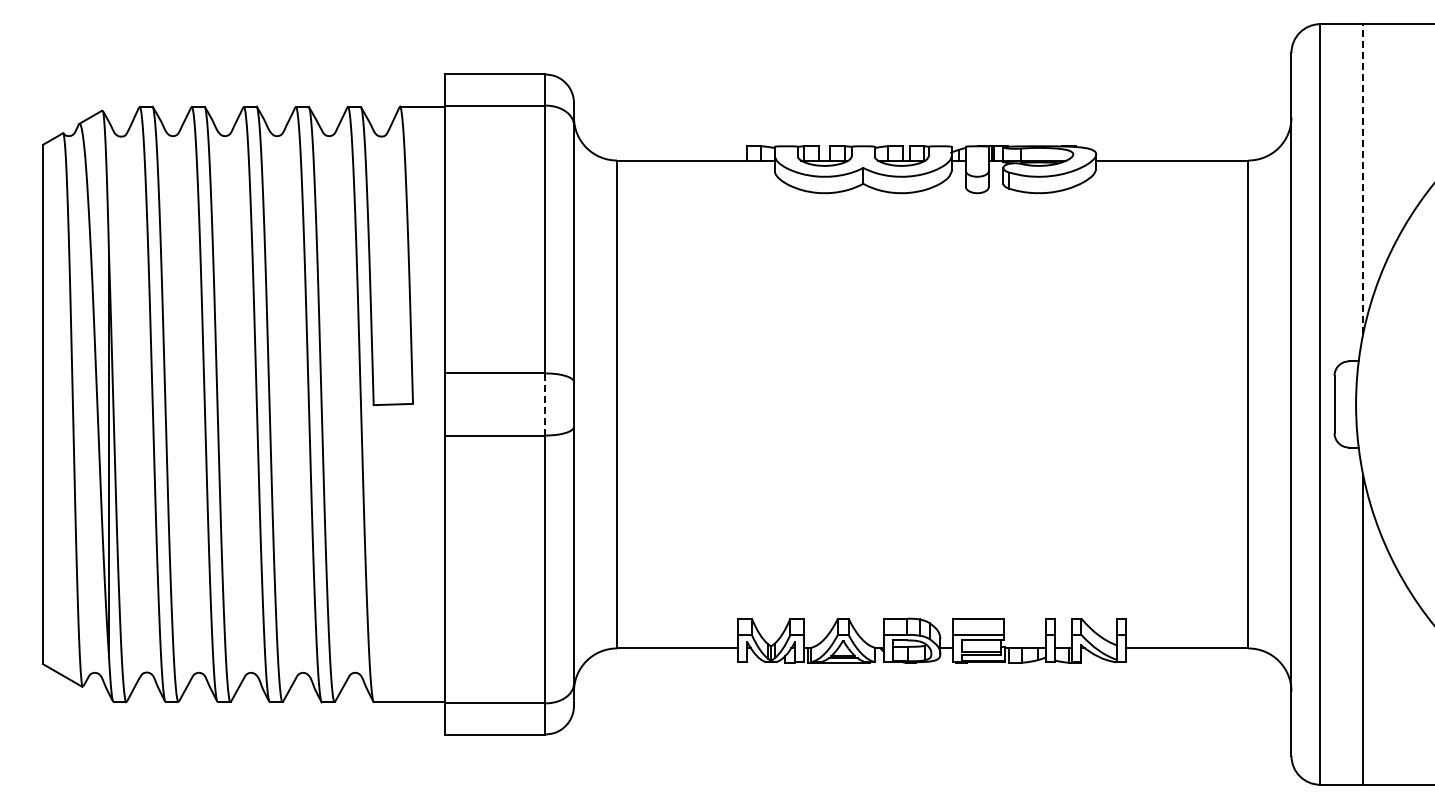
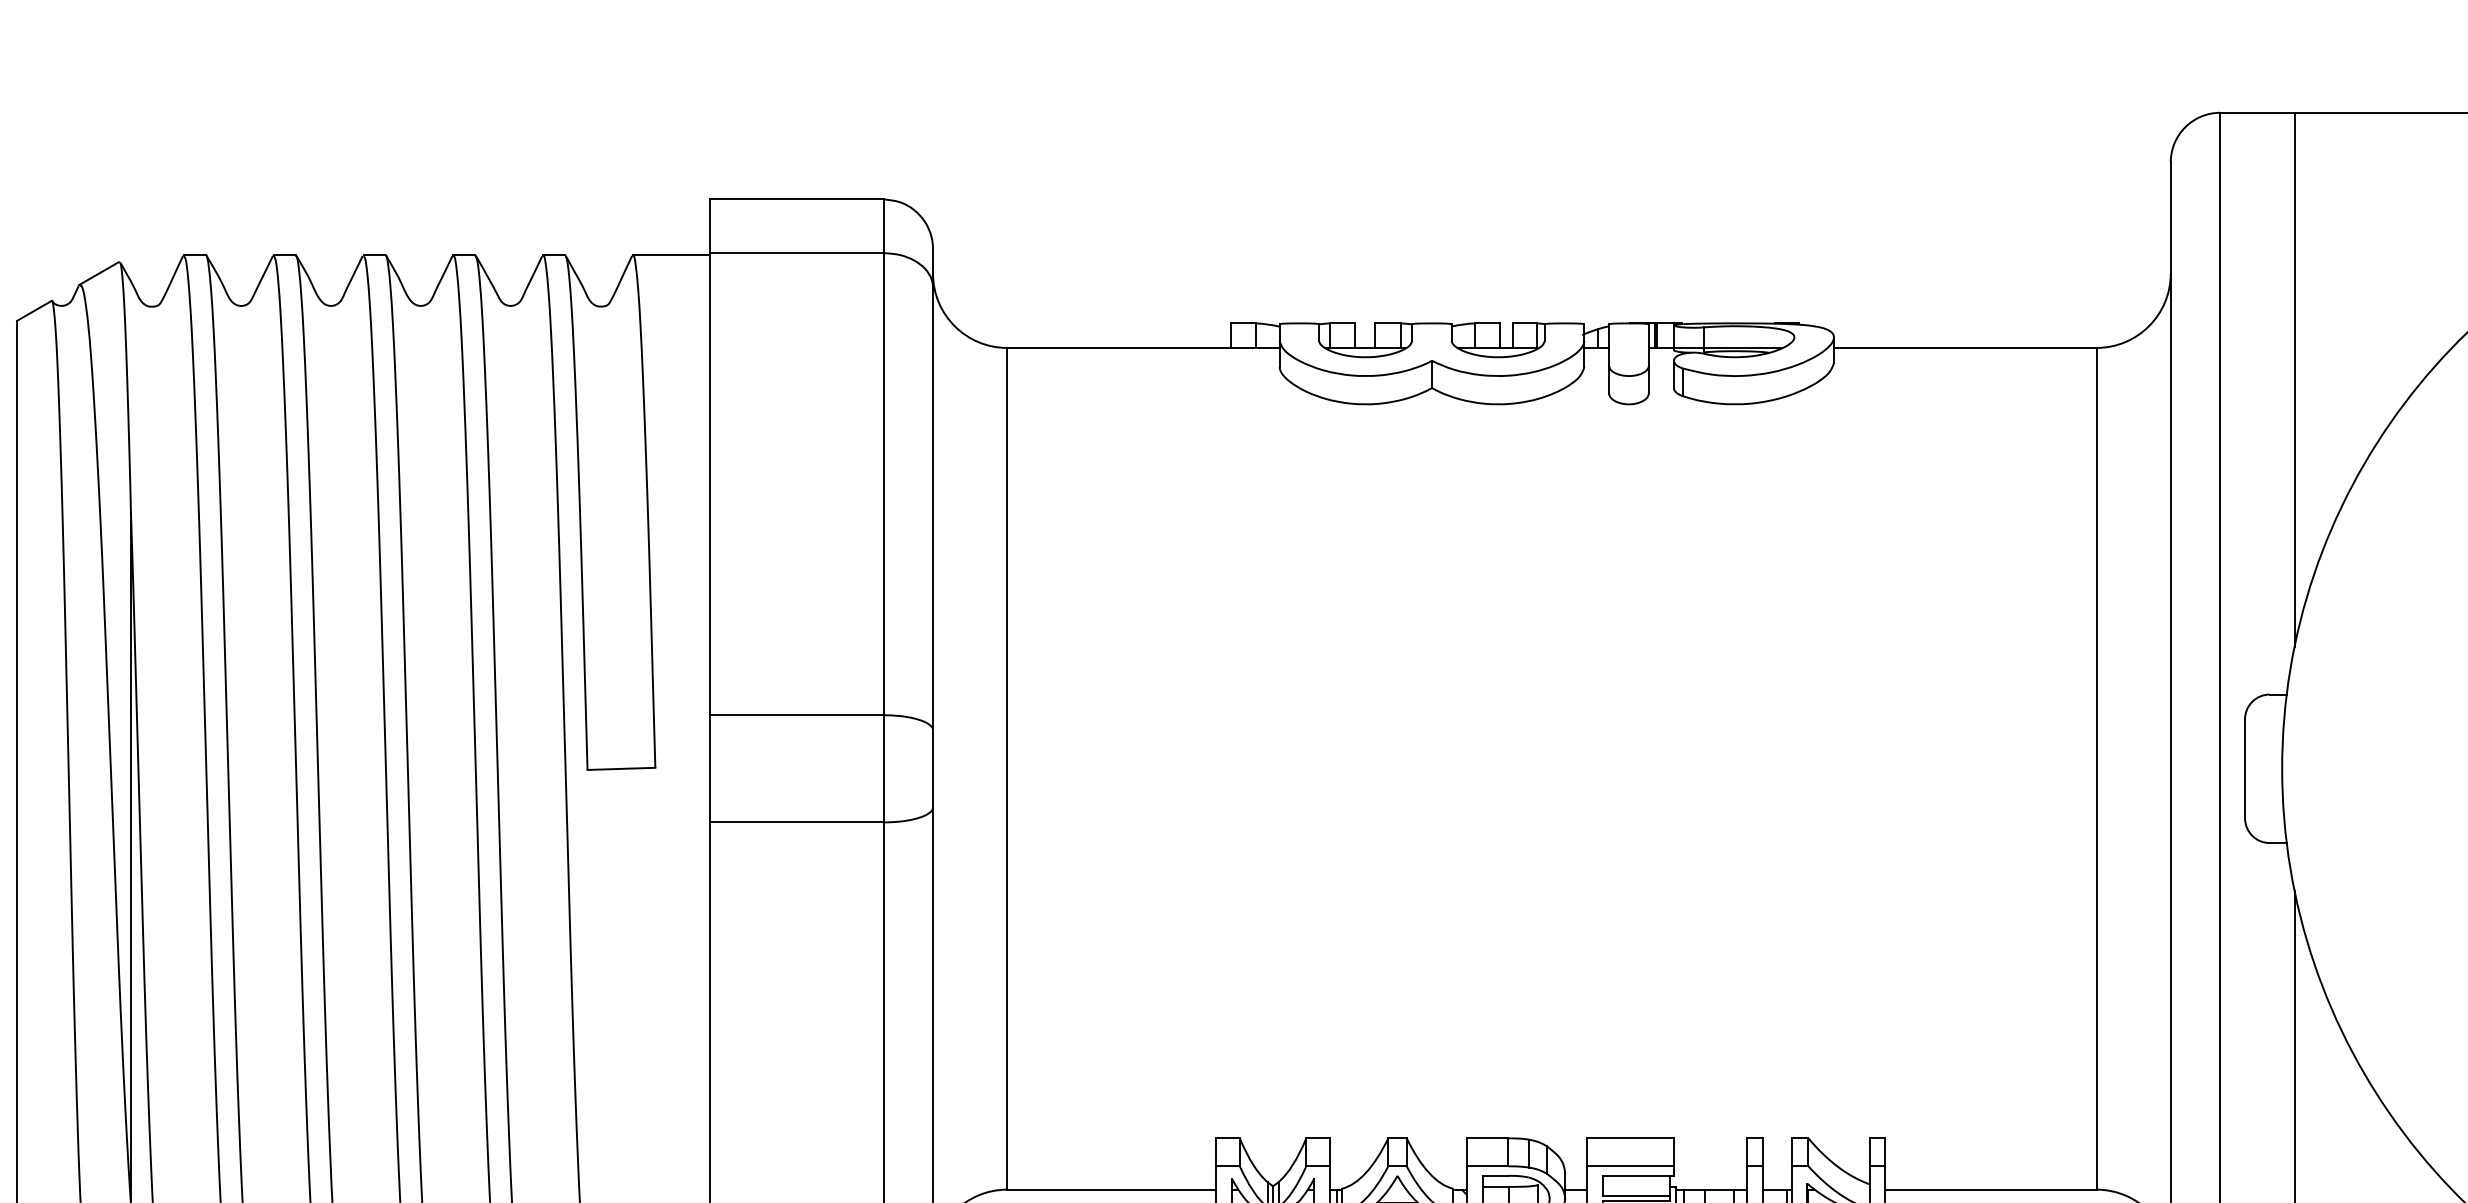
line: (1363, 179) -> (2295, 380), dashed -> solid
line: (545, 403) -> (883, 767), dashed -> solid

